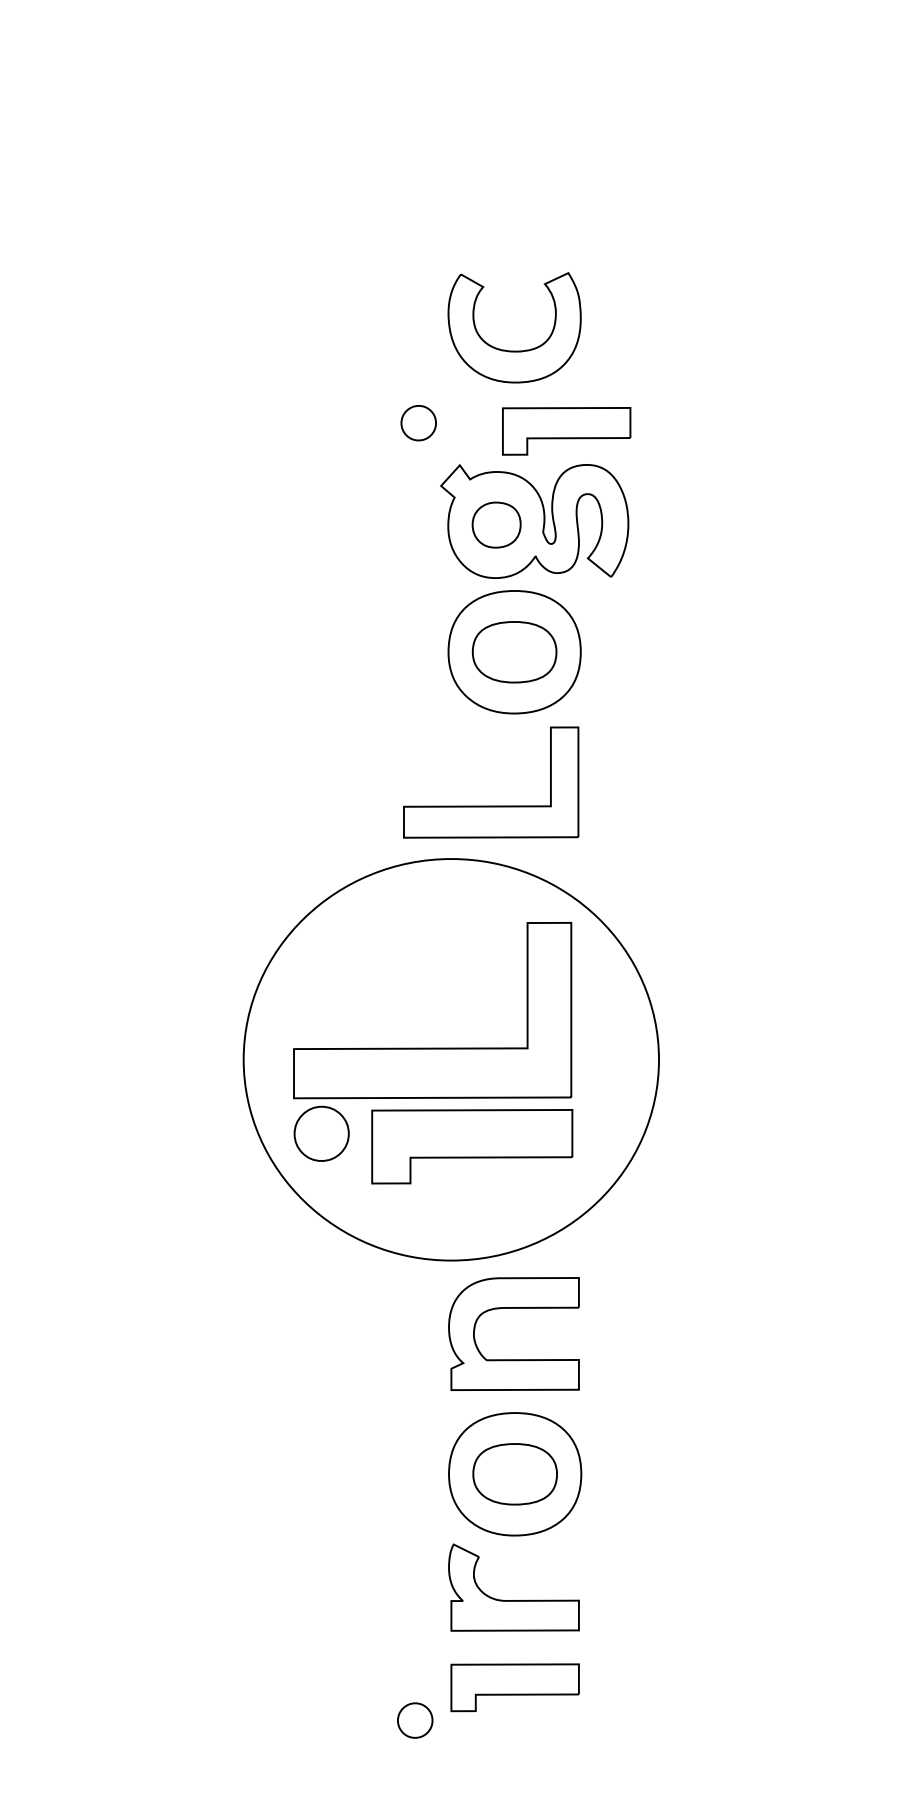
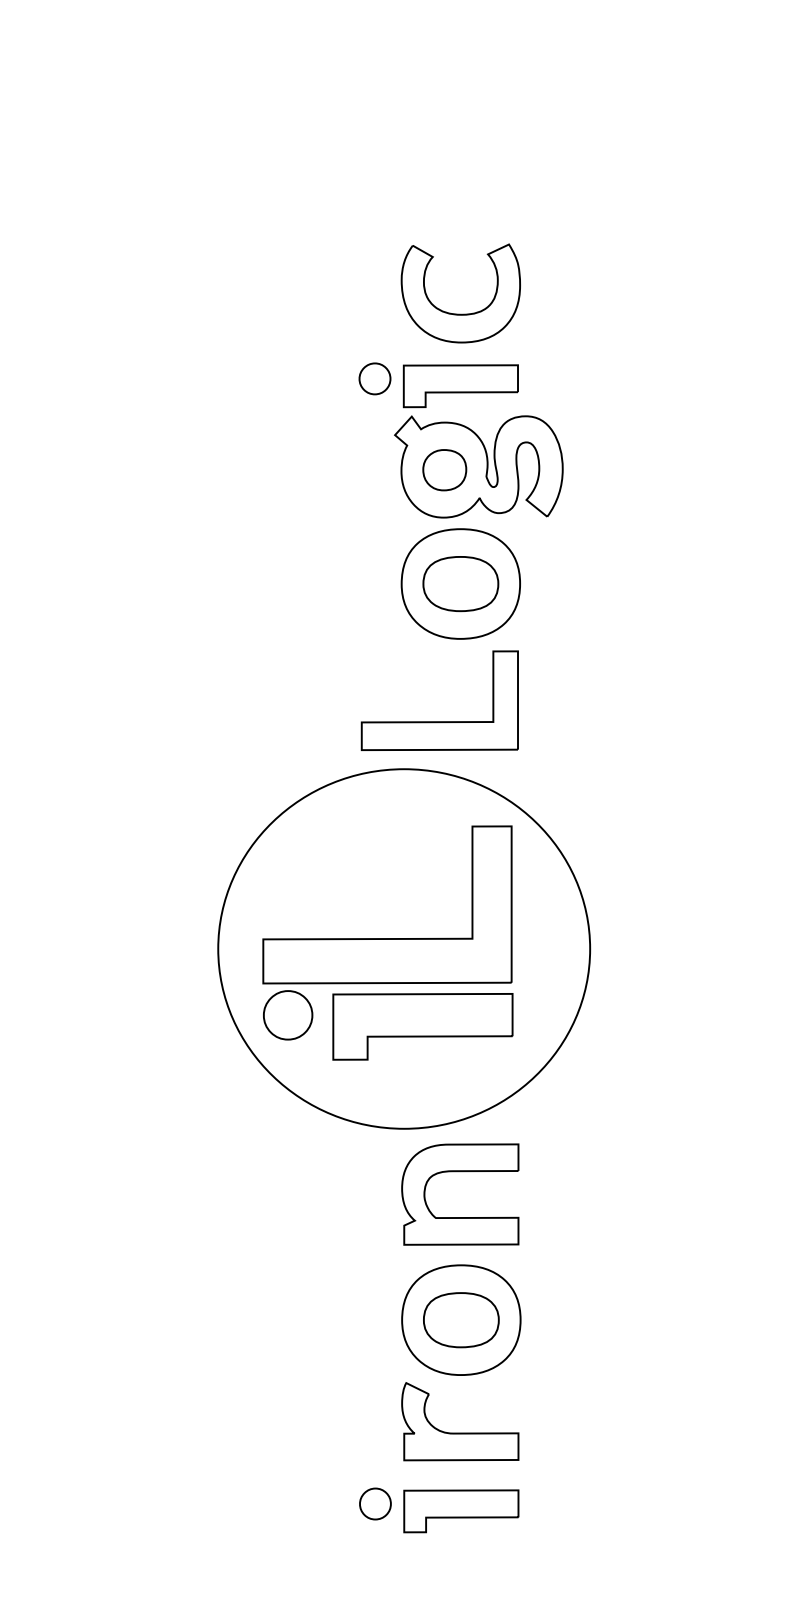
part: (566, 431) -> (460, 386), moved
part: (415, 1720) -> (375, 1503), moved

